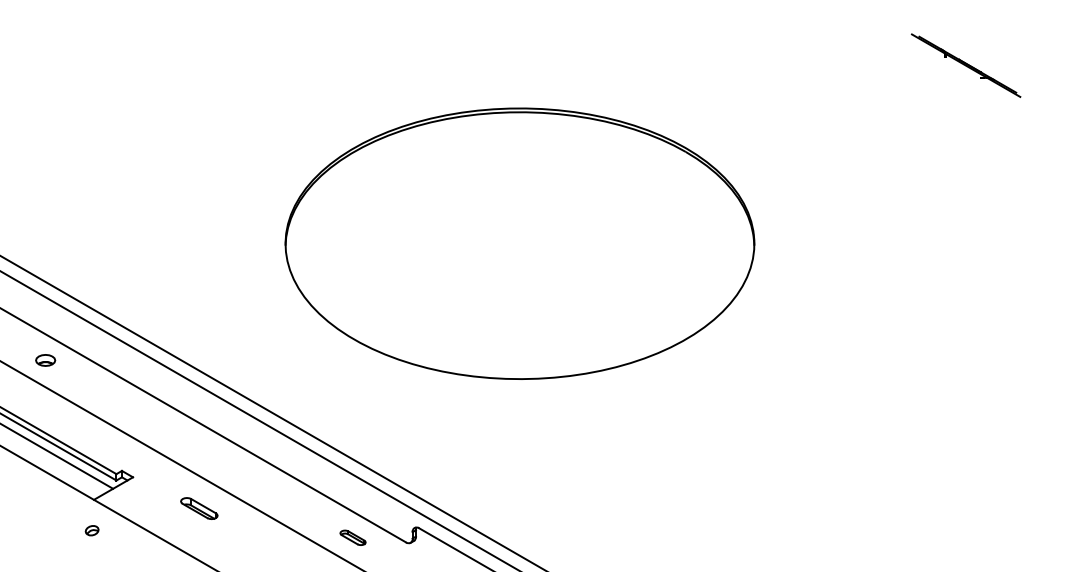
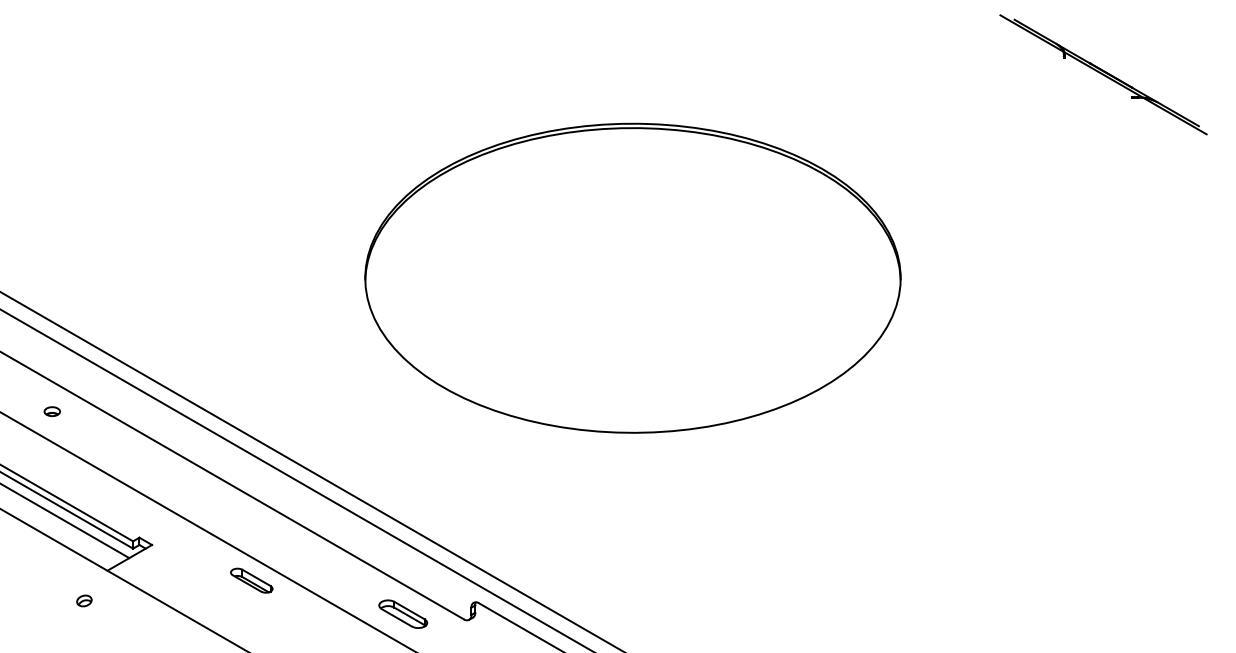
part: (966, 65) -> (1103, 74), size x1.67
part: (519, 243) -> (632, 277), moved
part: (45, 360) -> (52, 411), size x0.71
part: (199, 508) -> (251, 580), moved
part: (92, 530) -> (84, 600), moved
part: (353, 537) -> (403, 613), size x1.67

